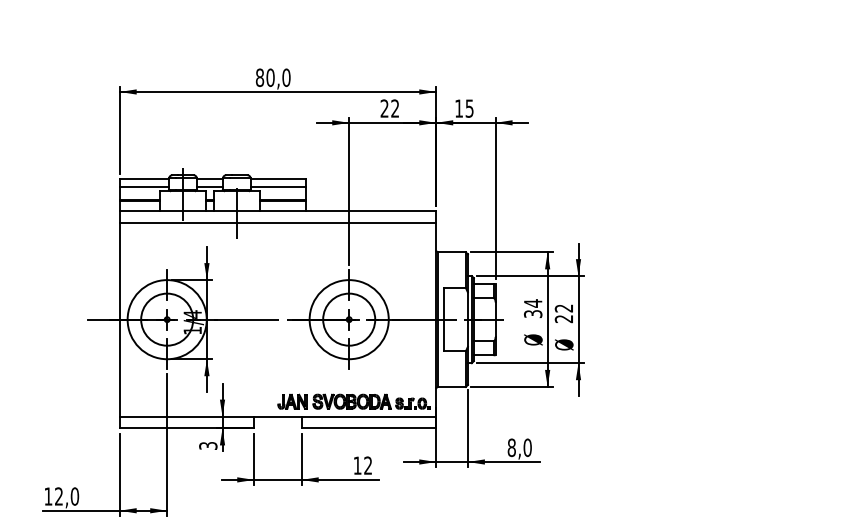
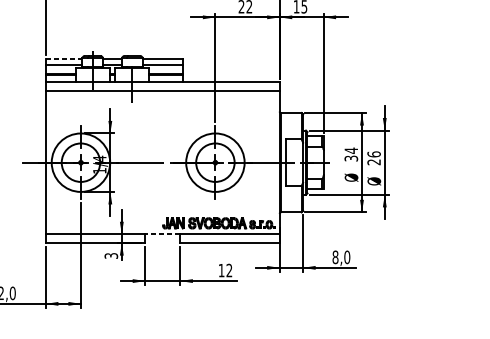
line: (144, 179) -> (64, 59), solid -> dashed
text: (563, 308) -> (373, 154), 22 -> 26
line: (277, 416) -> (162, 234), solid -> dashed

